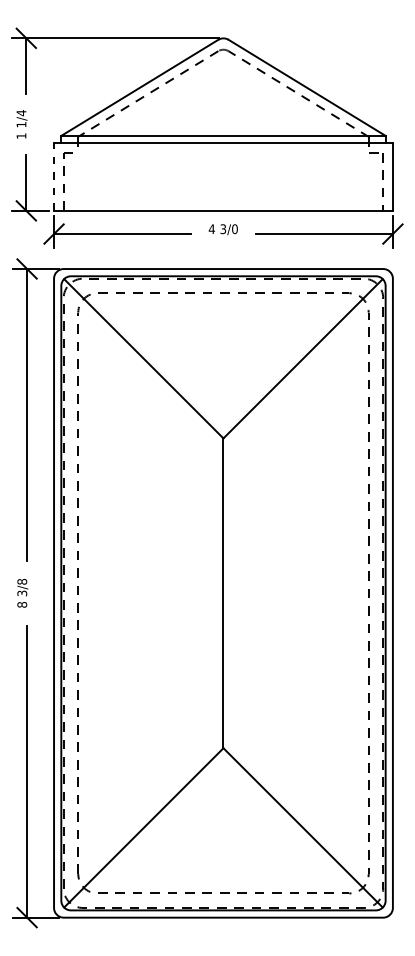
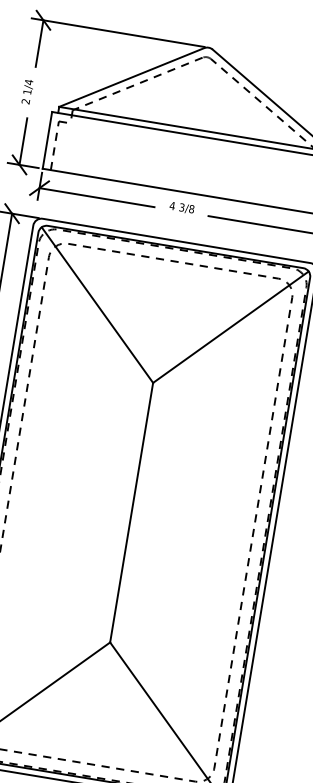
text: (21, 135) -> (25, 101), 1 -> 2
line: (54, 177) -> (47, 140), dashed -> solid
text: (234, 228) -> (191, 208), 3/0 -> 3/8

